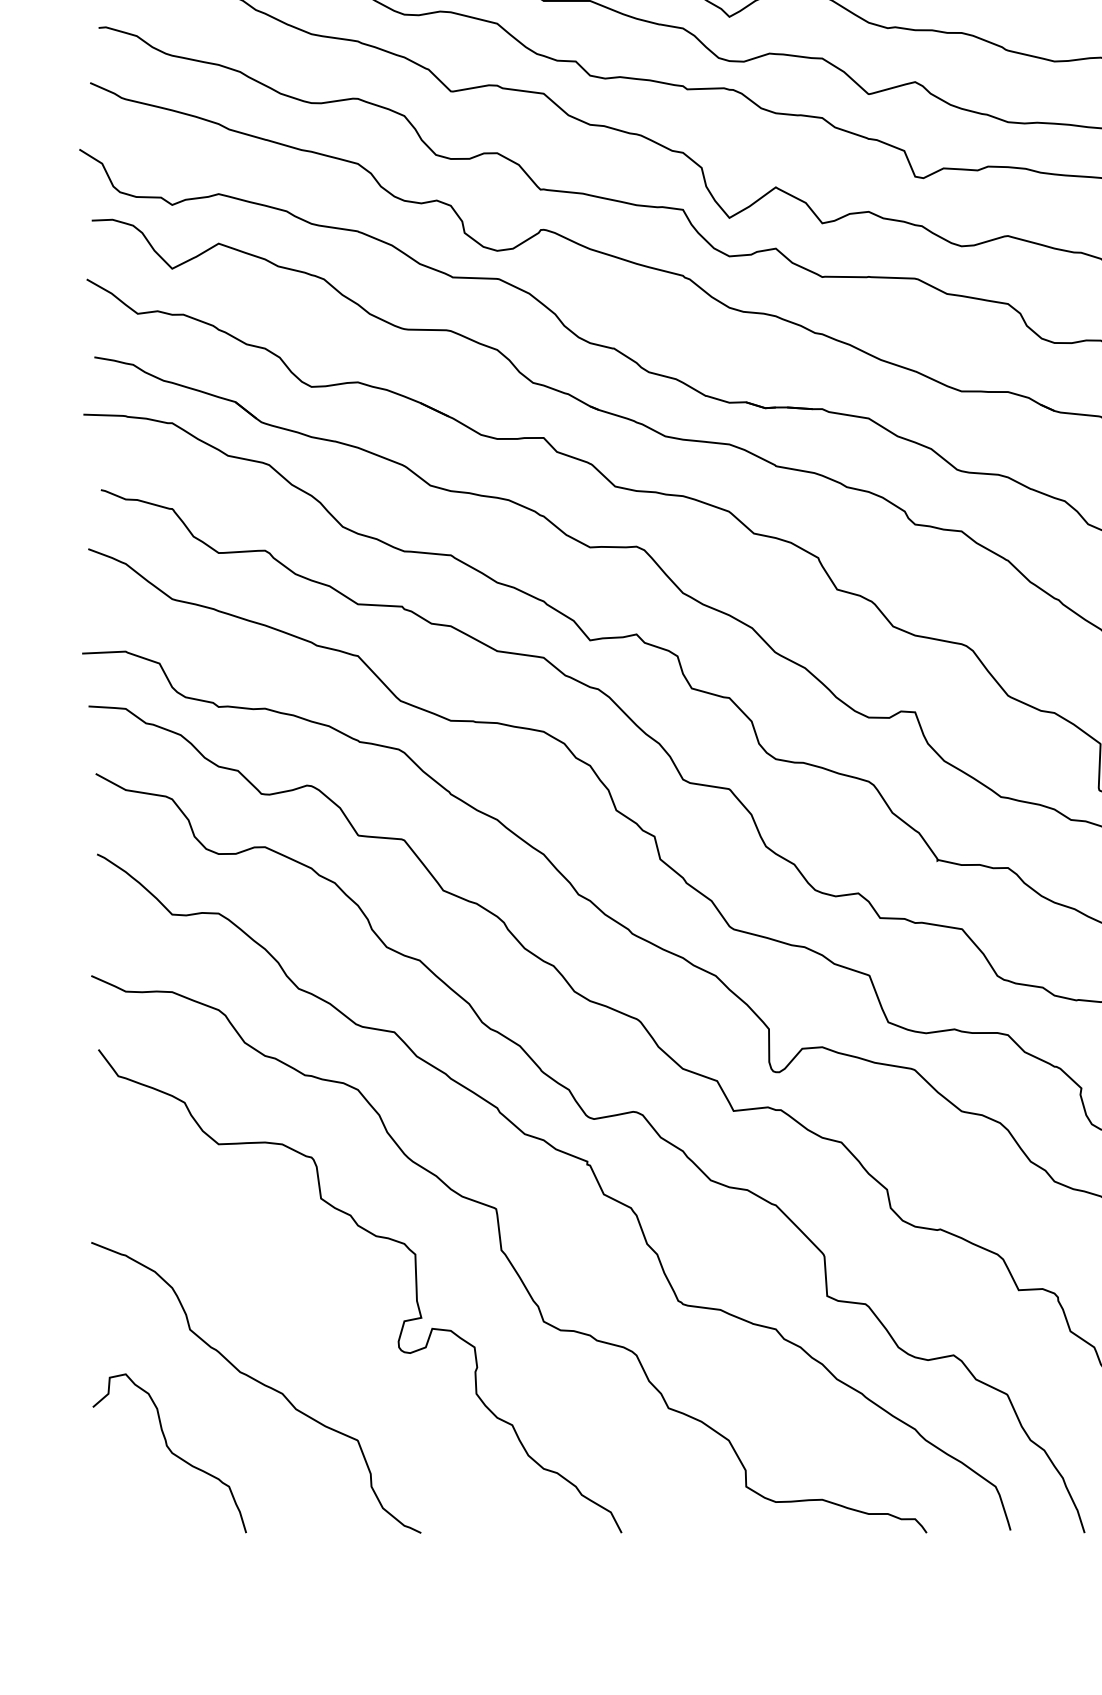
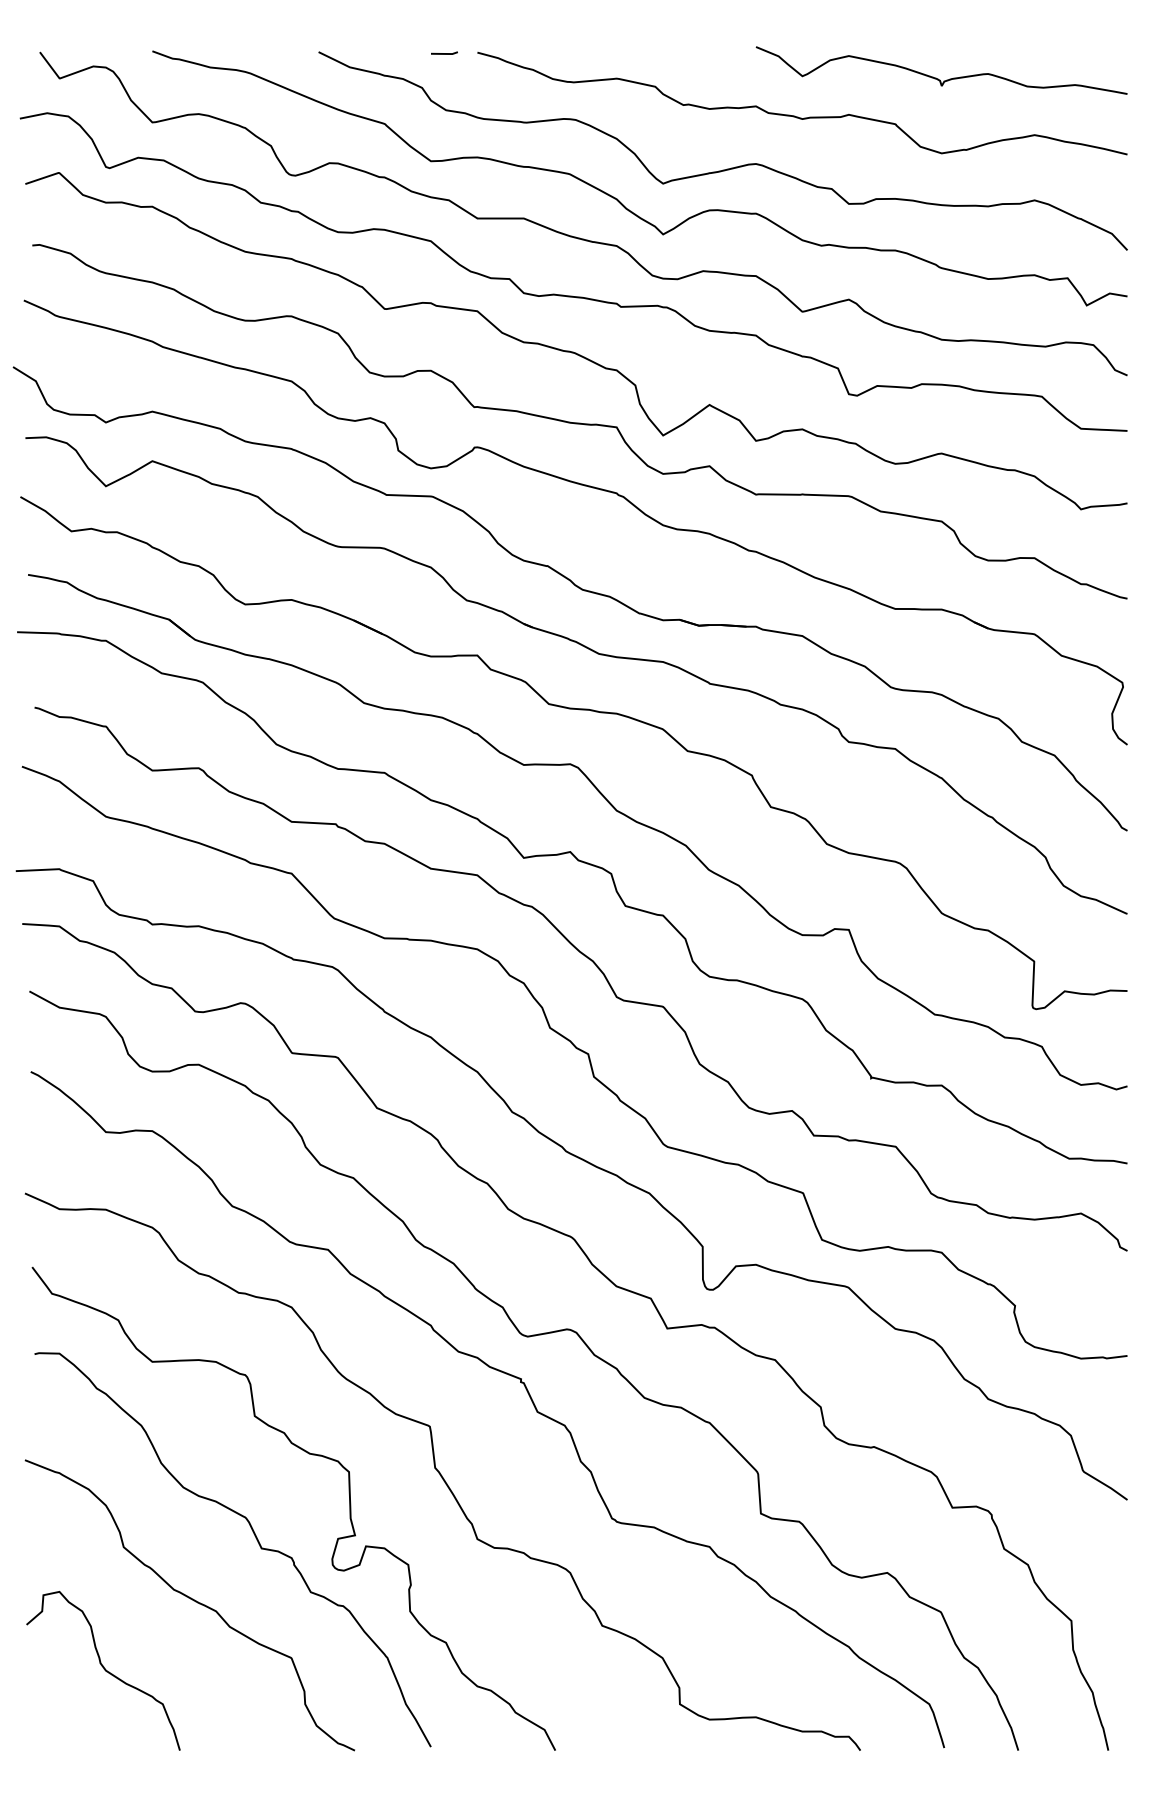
curve: (321, 1320) -> (255, 1538), added

